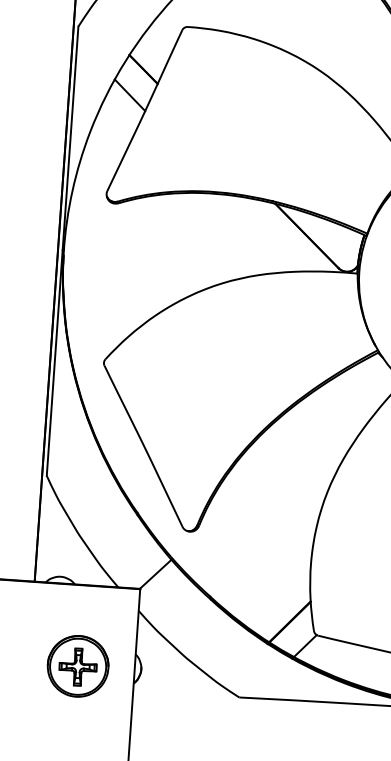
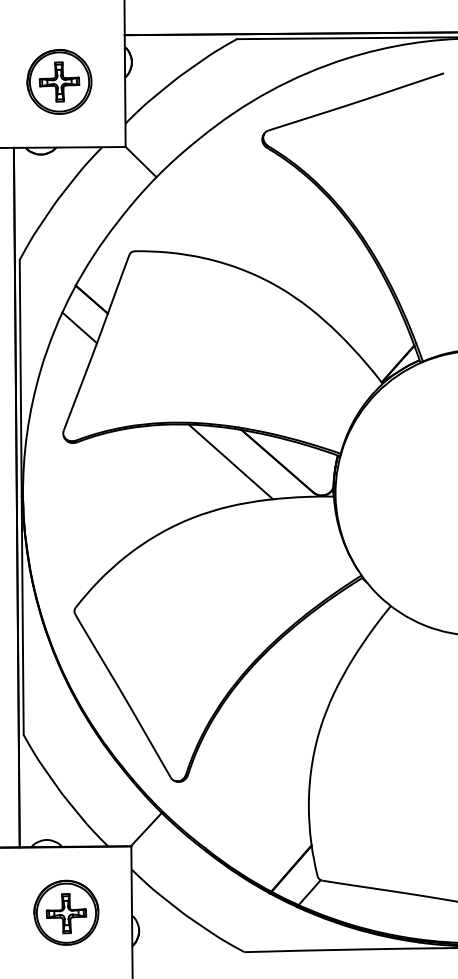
line: (262, 232) -> (230, 461), added
part: (78, 666) -> (66, 912), moved

